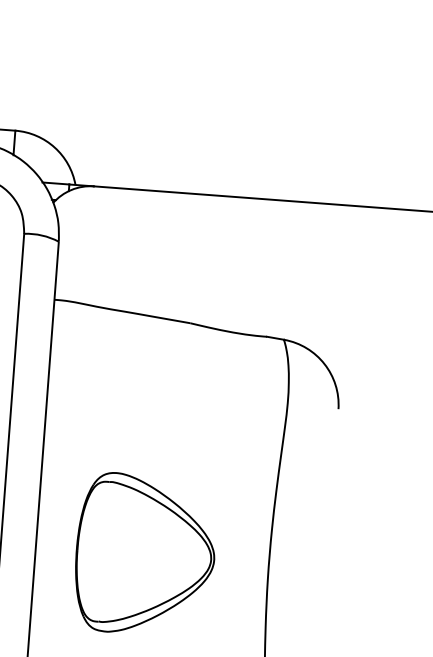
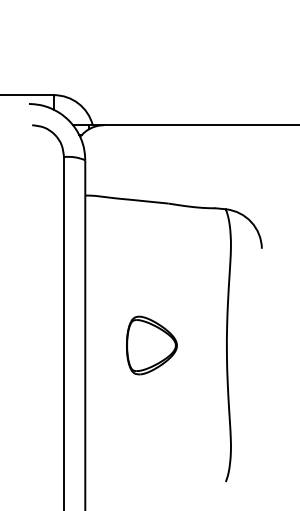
part: (144, 554) -> (151, 345), size x0.6

